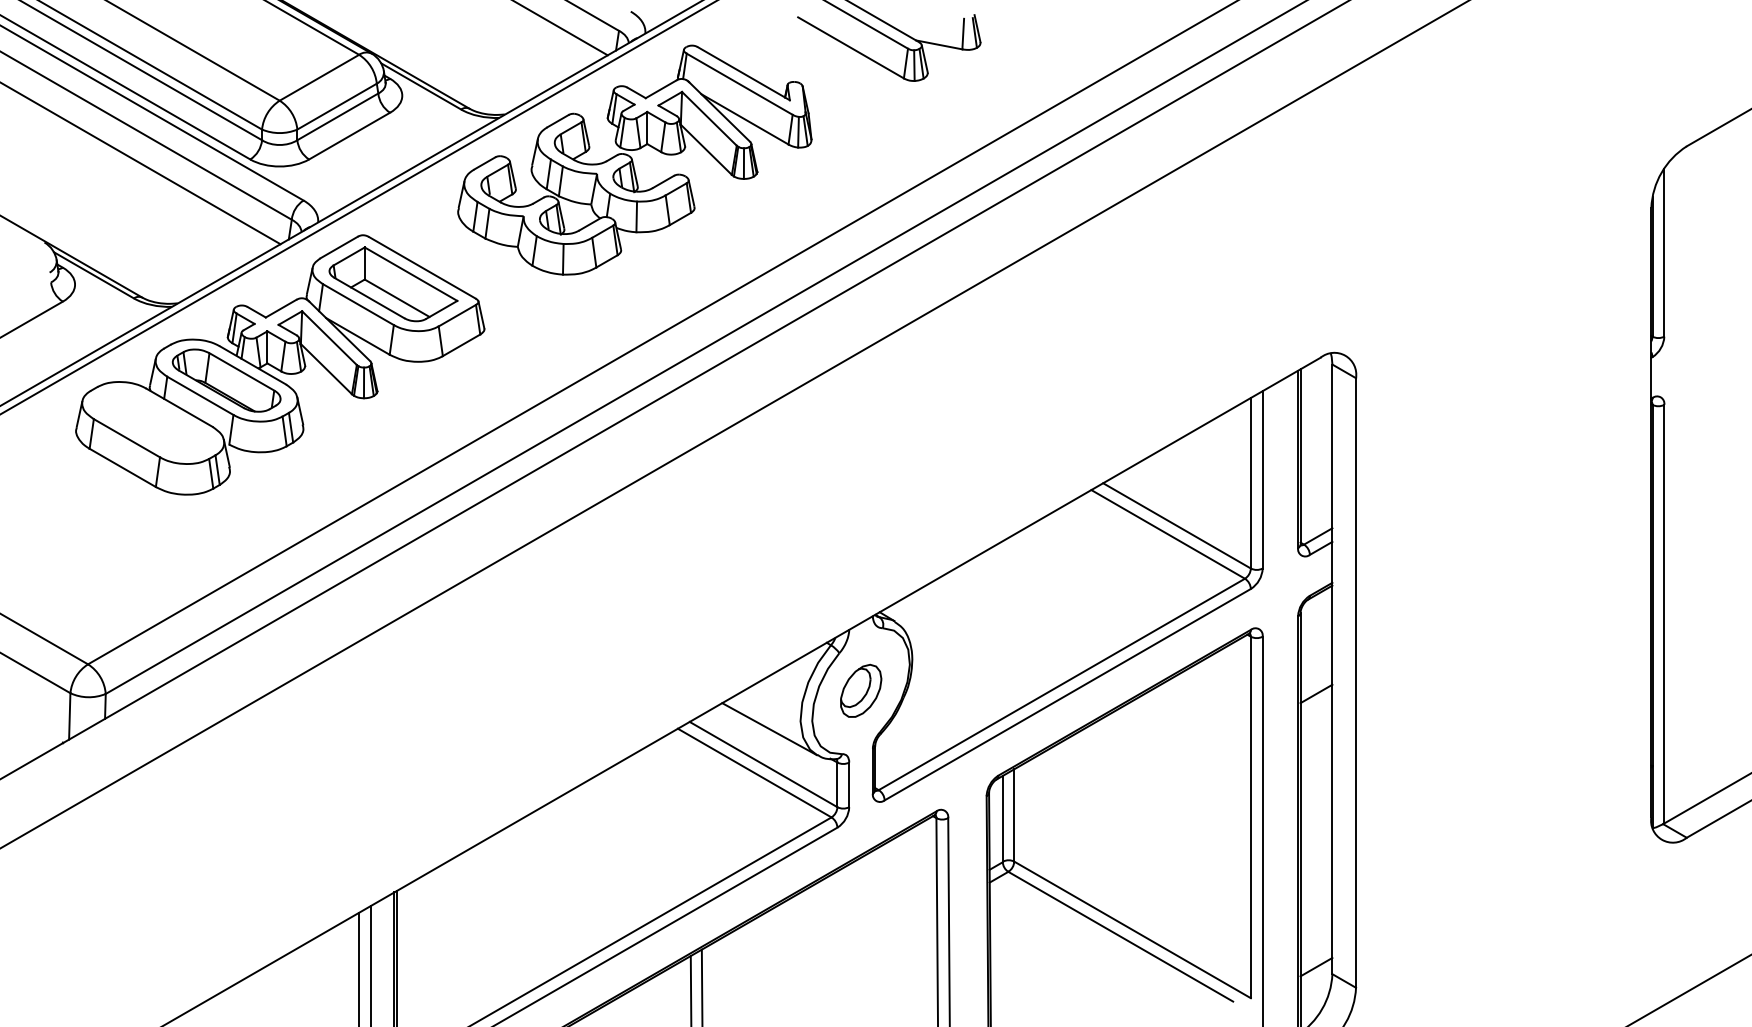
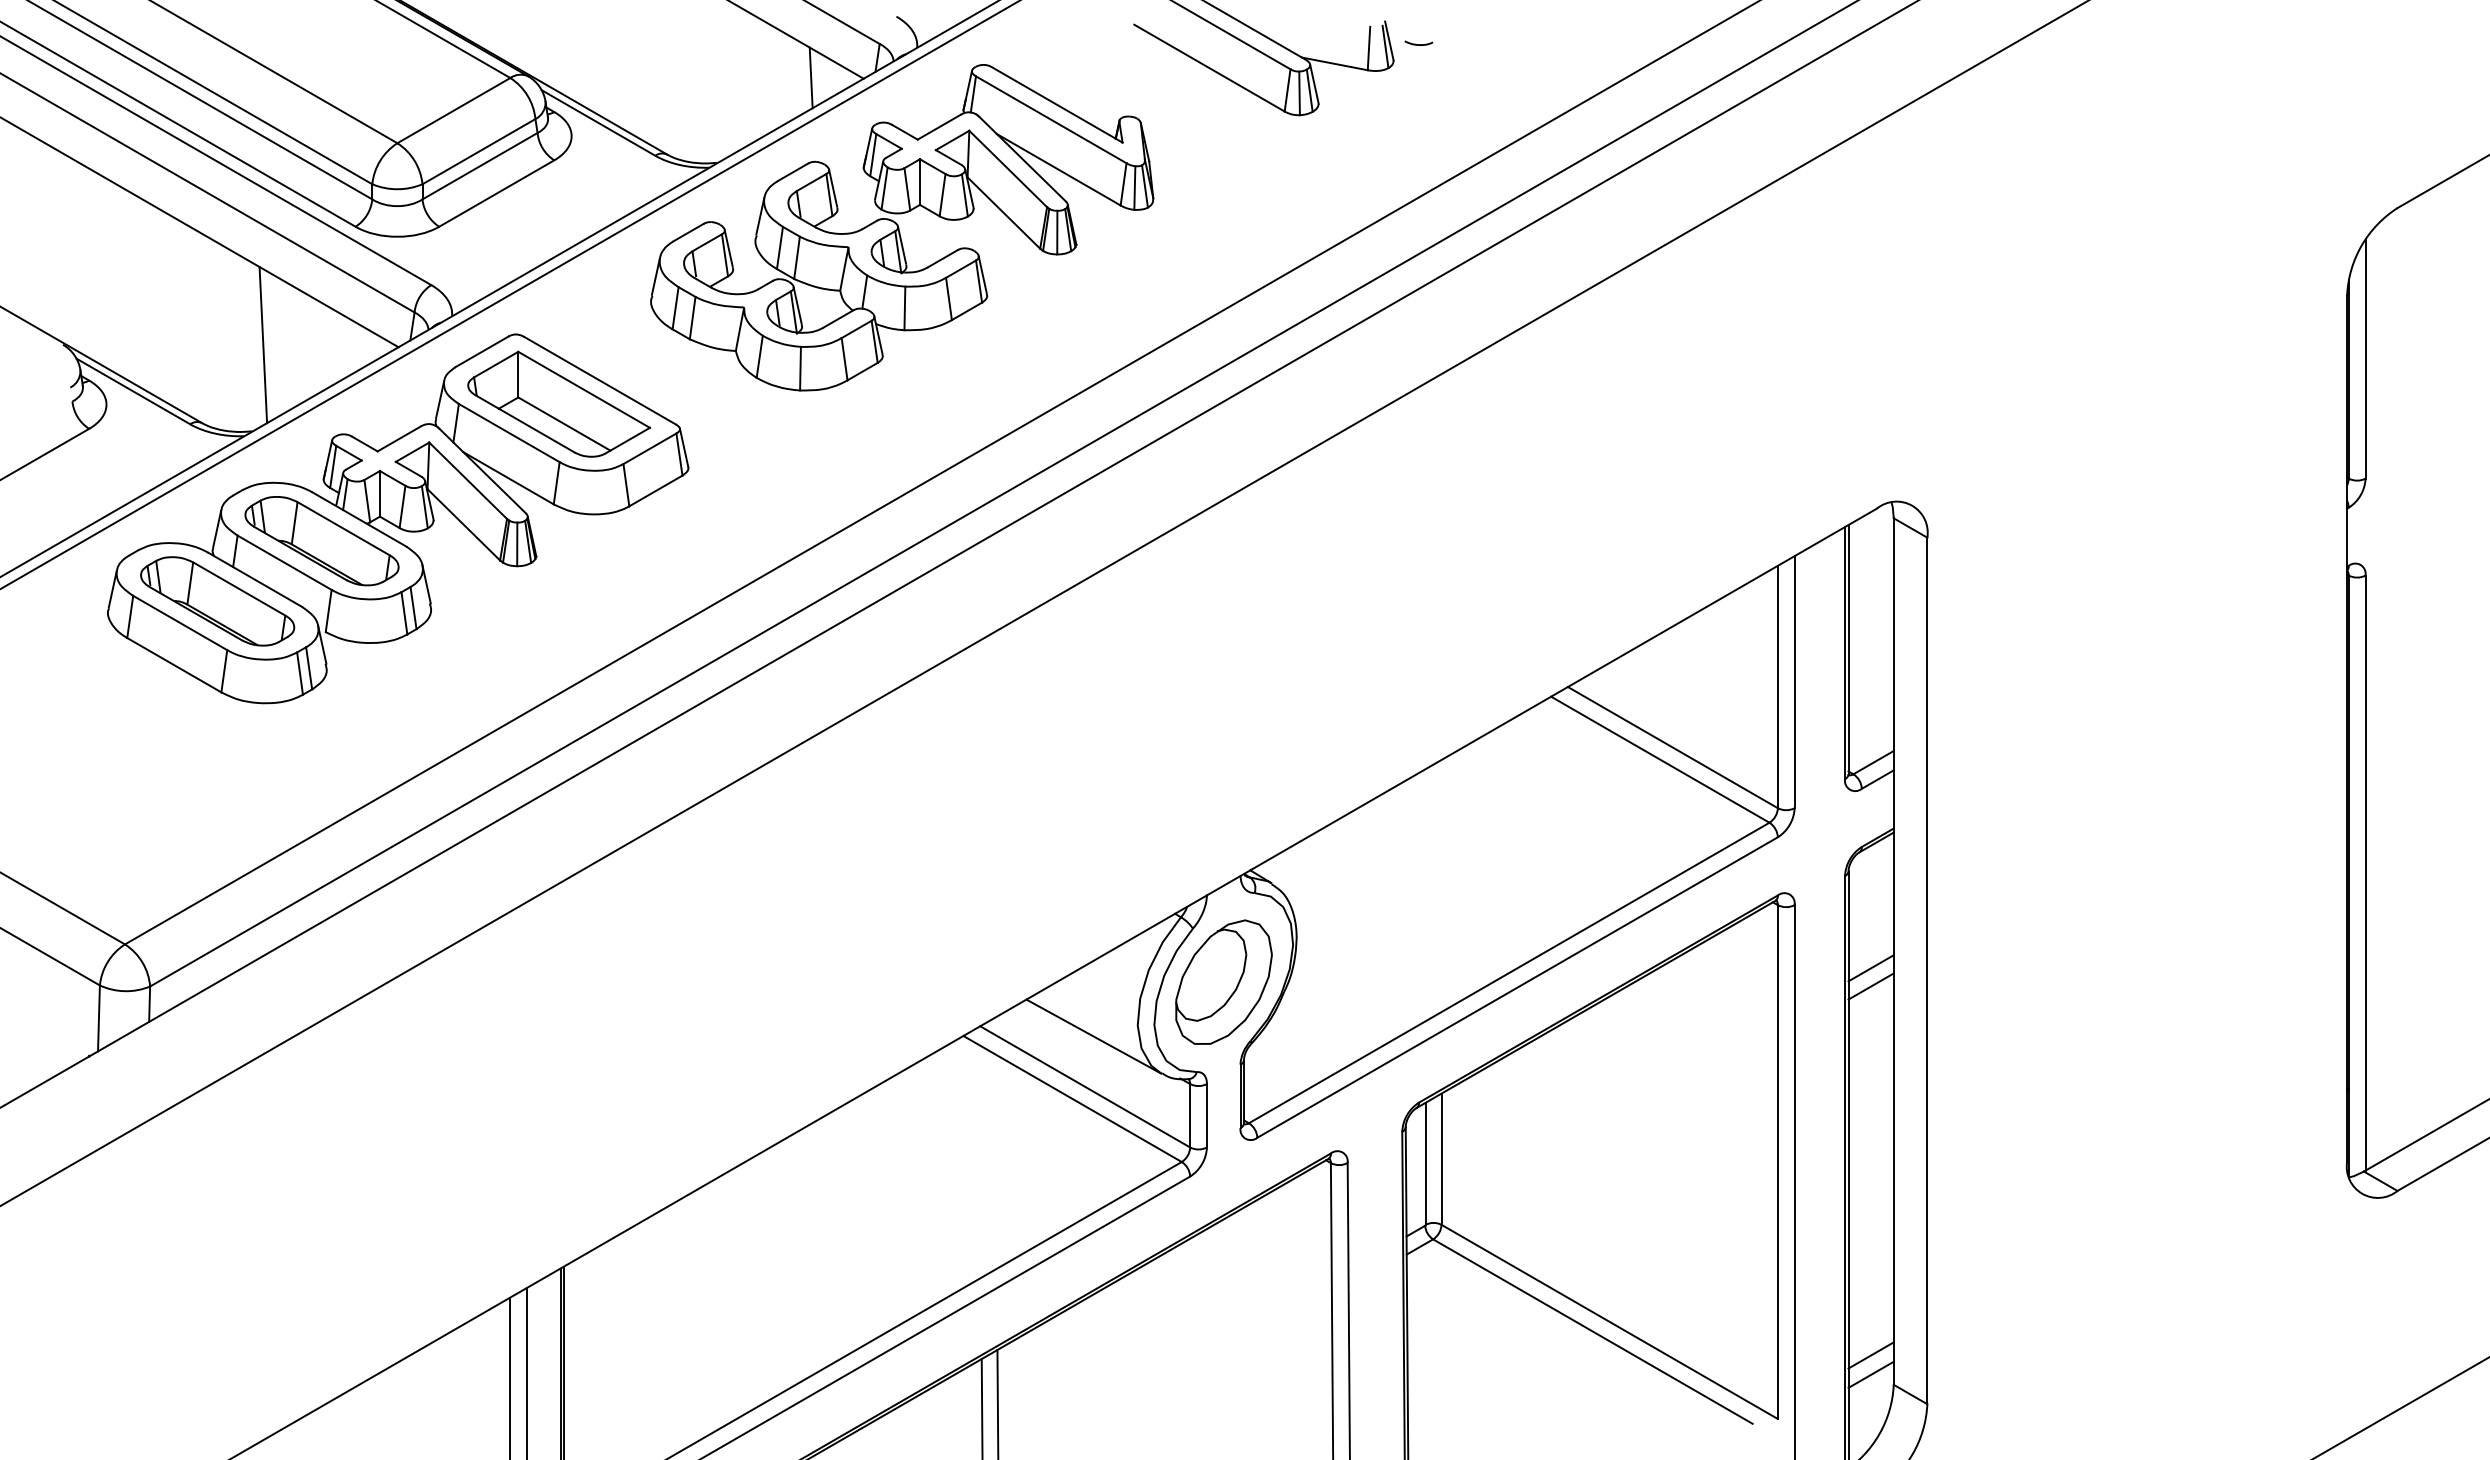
curve: (998, 31) -> (1418, 44), added
line: (570, 54) -> (810, 77), added
line: (185, 243) -> (263, 345), added
part: (153, 423) -> (217, 601), added
line: (1316, 681) -> (1870, 968), added
part: (860, 690) -> (1223, 981), size x1.67
line: (1316, 953) -> (1870, 1355), added

